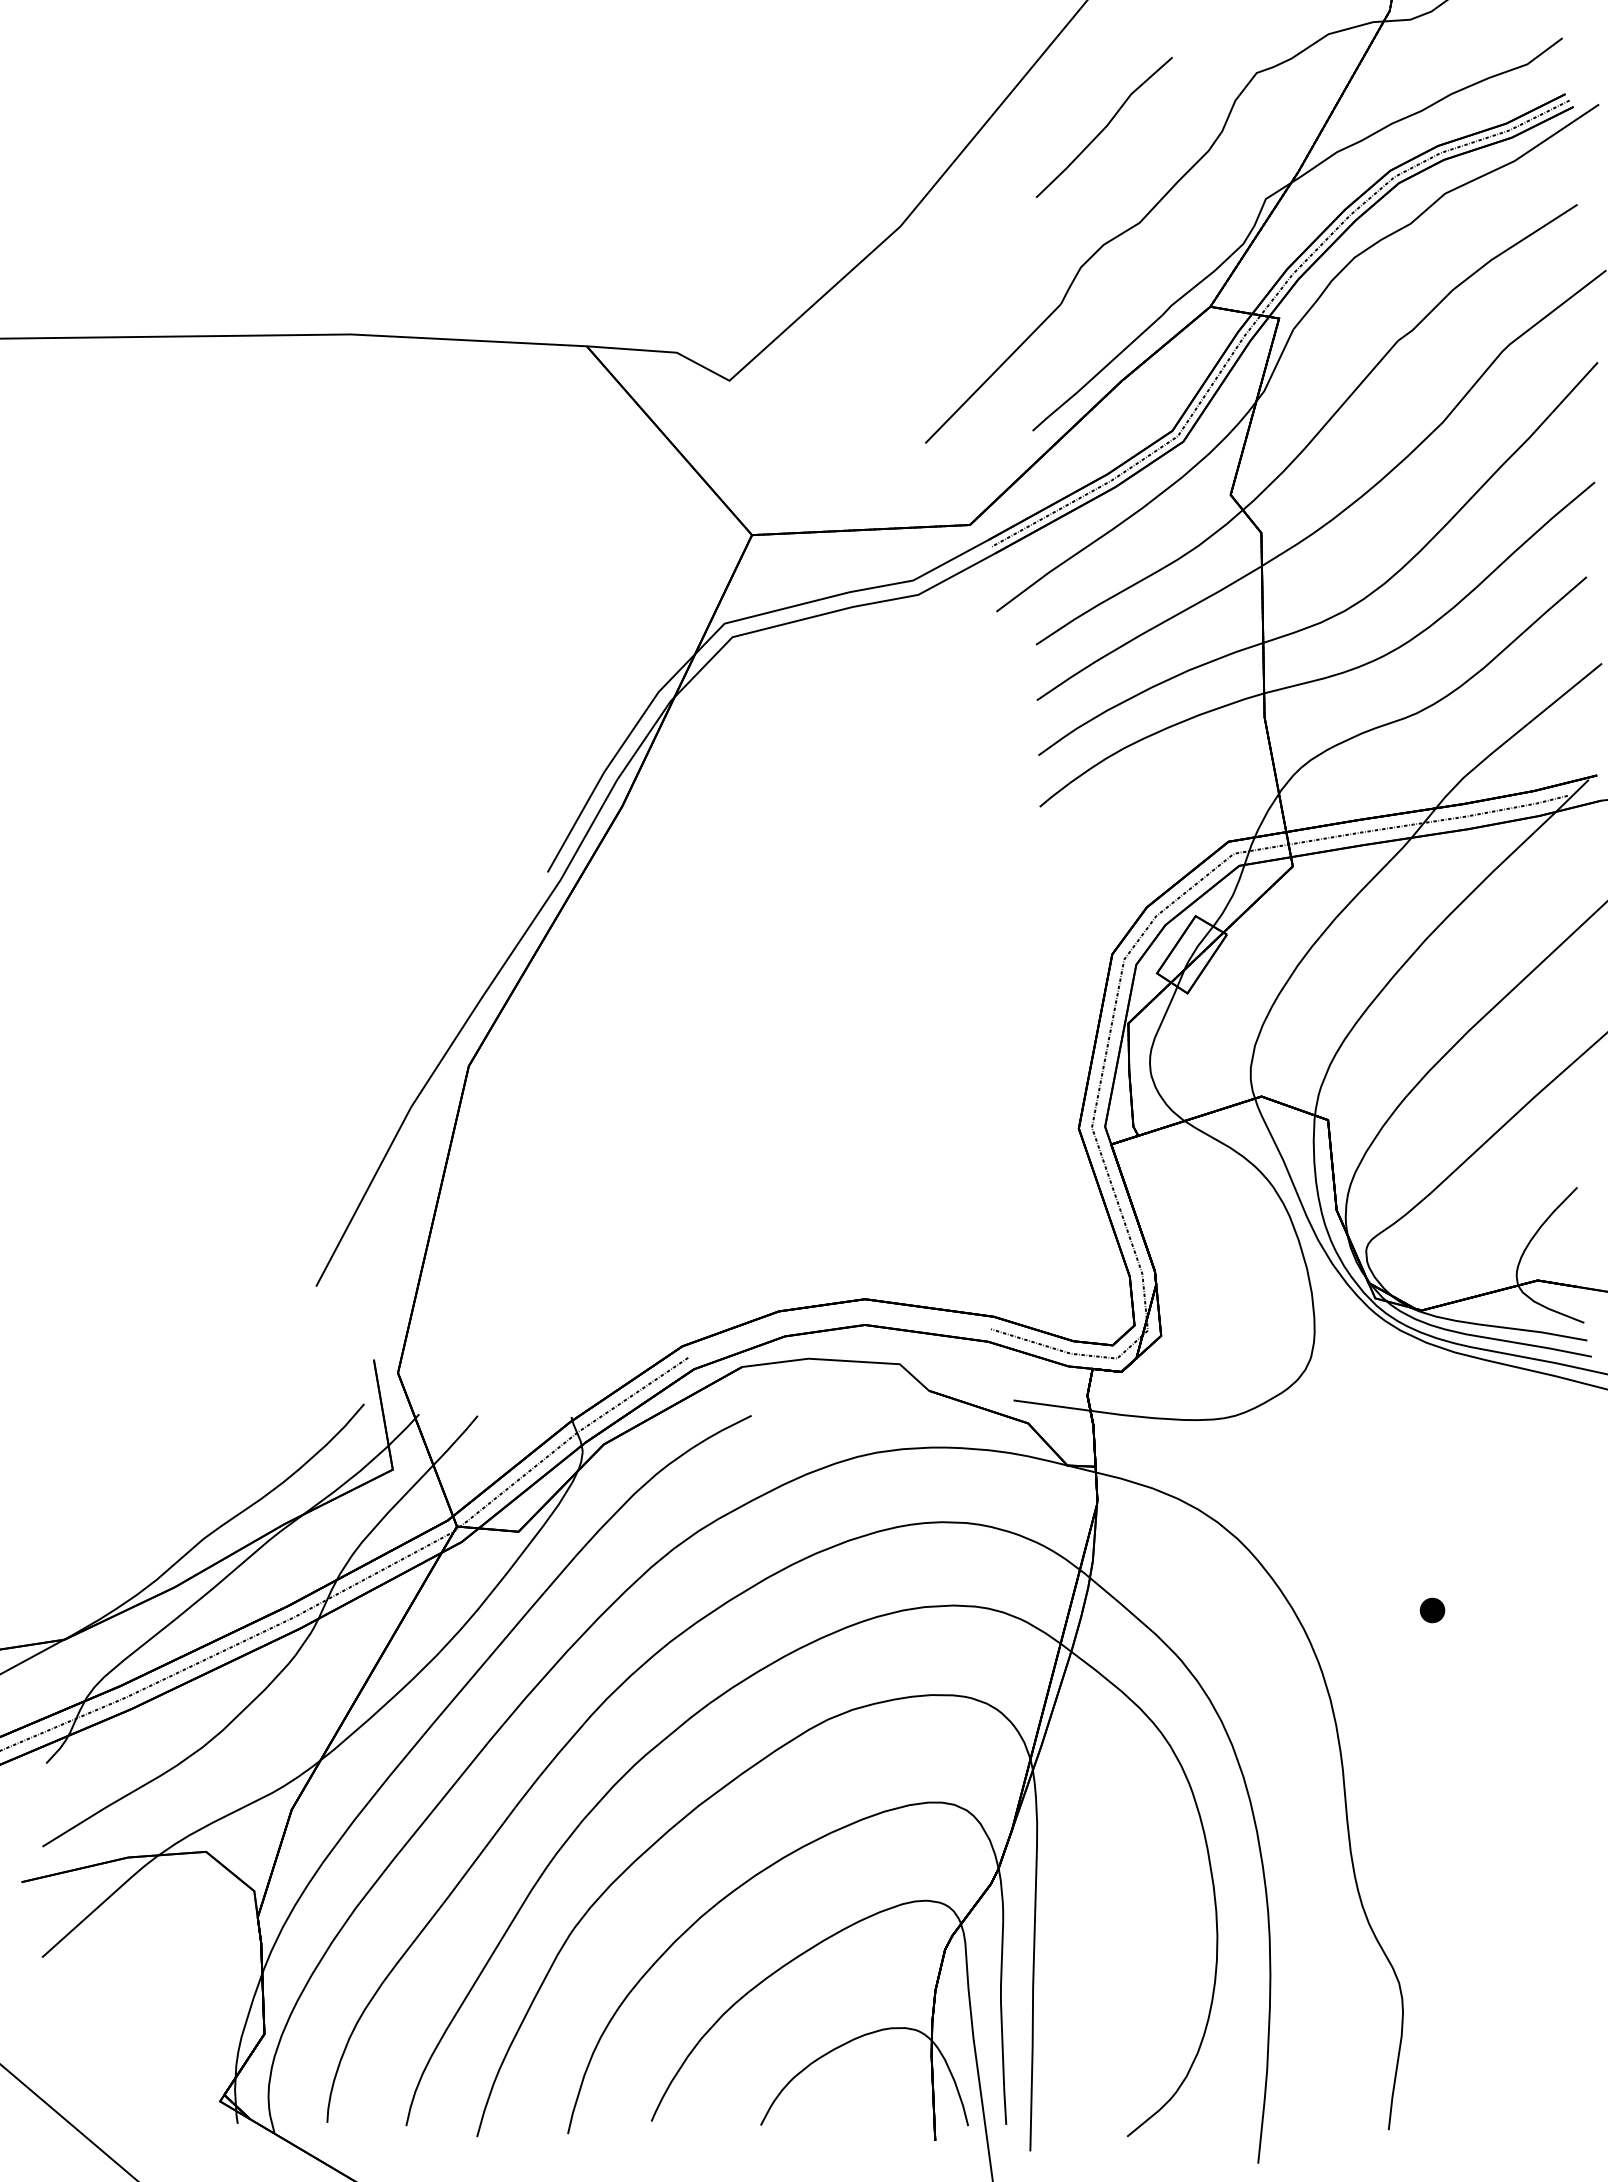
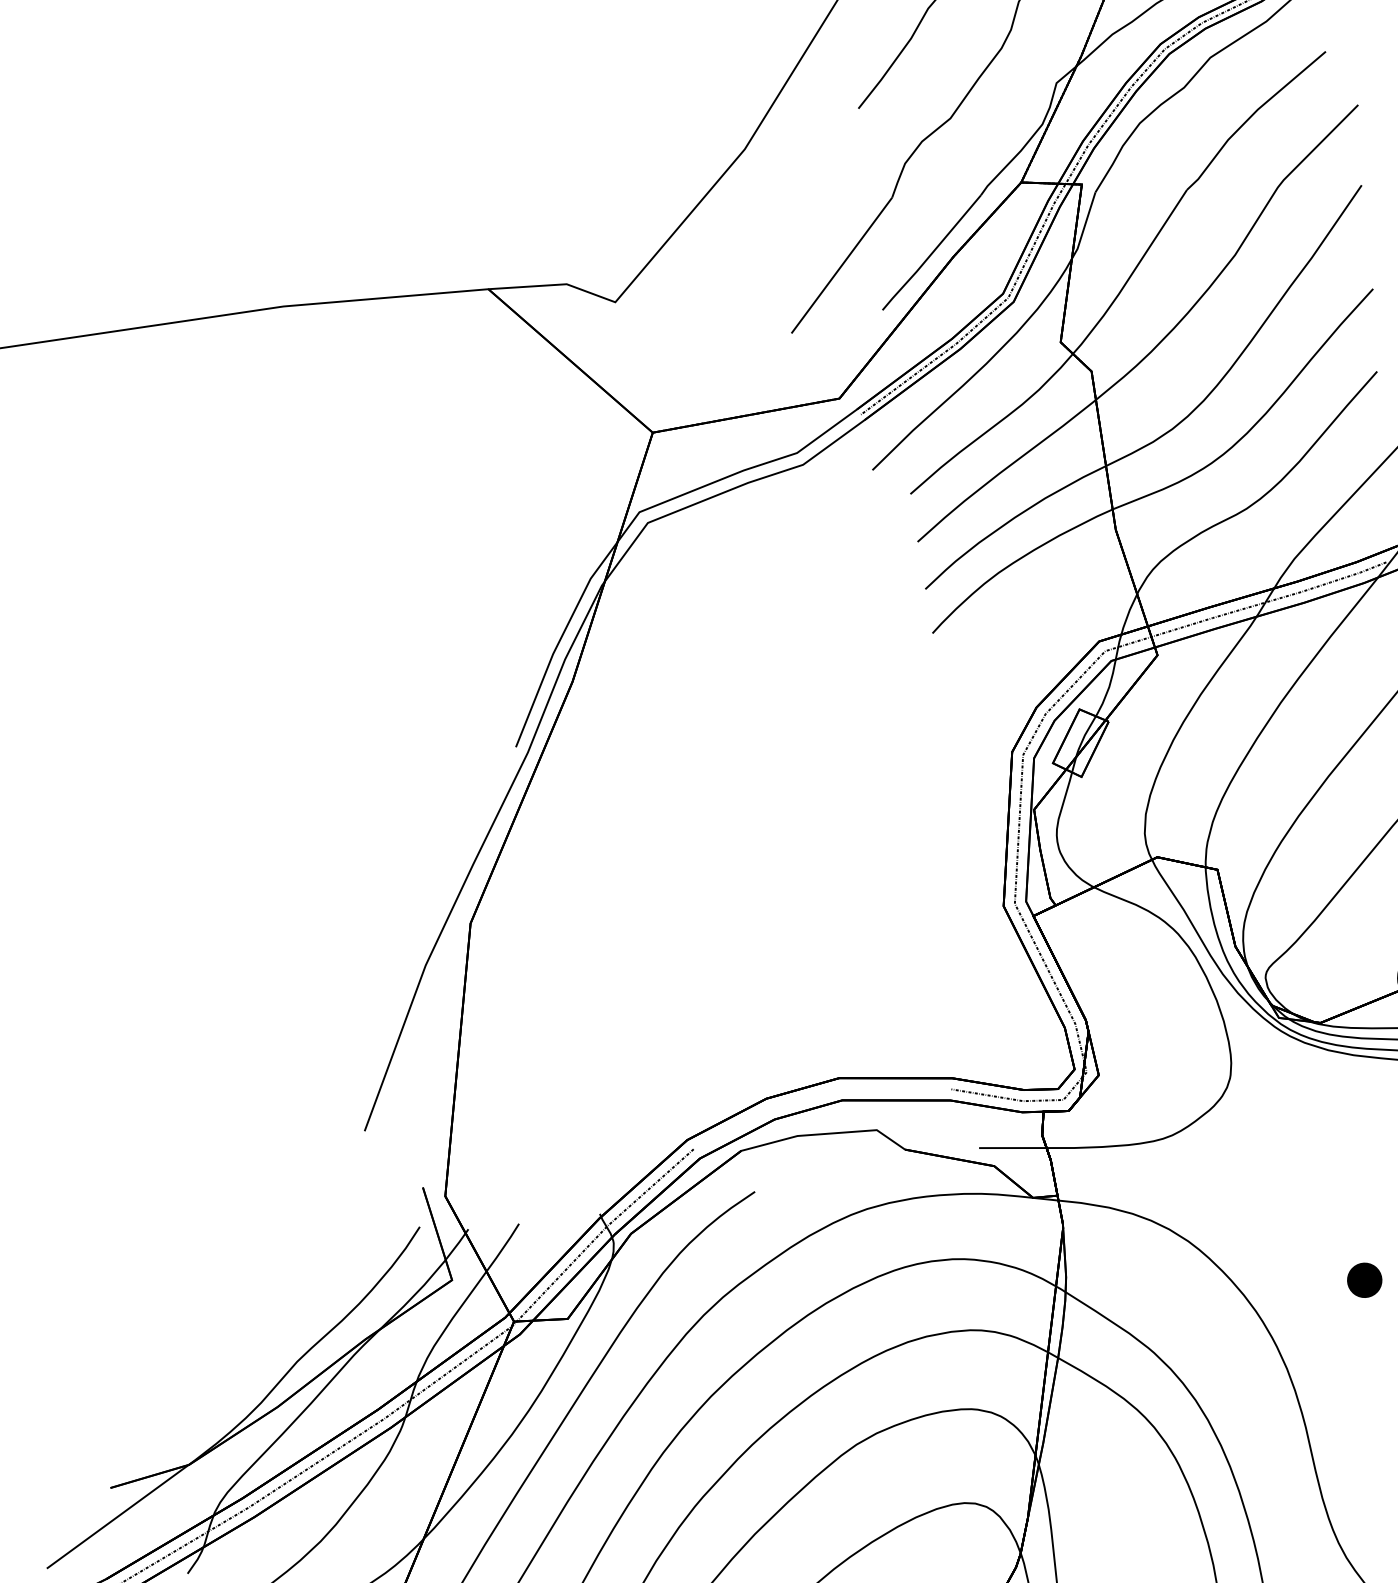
part: (1432, 1610) -> (1364, 1280), size x1.6

